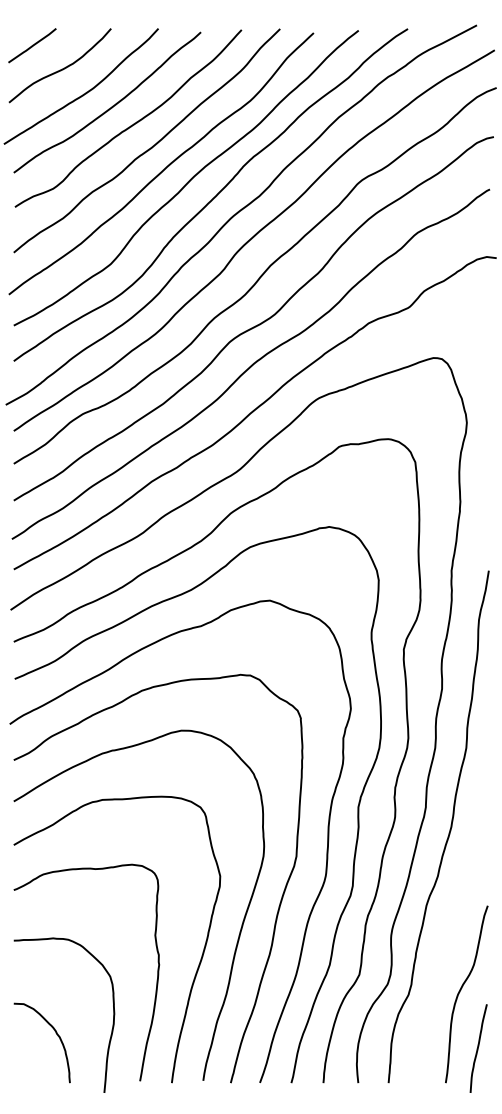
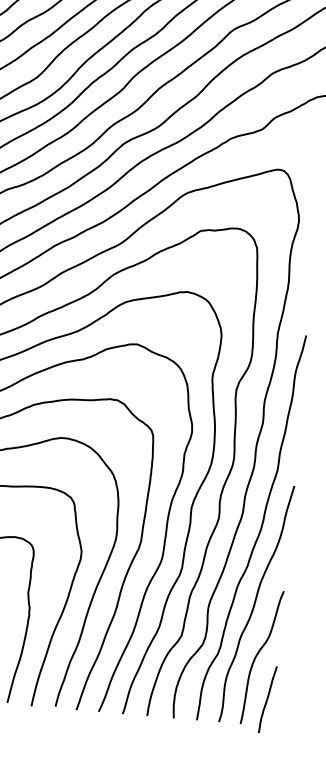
curve: (451, 925) -> (255, 603), added

